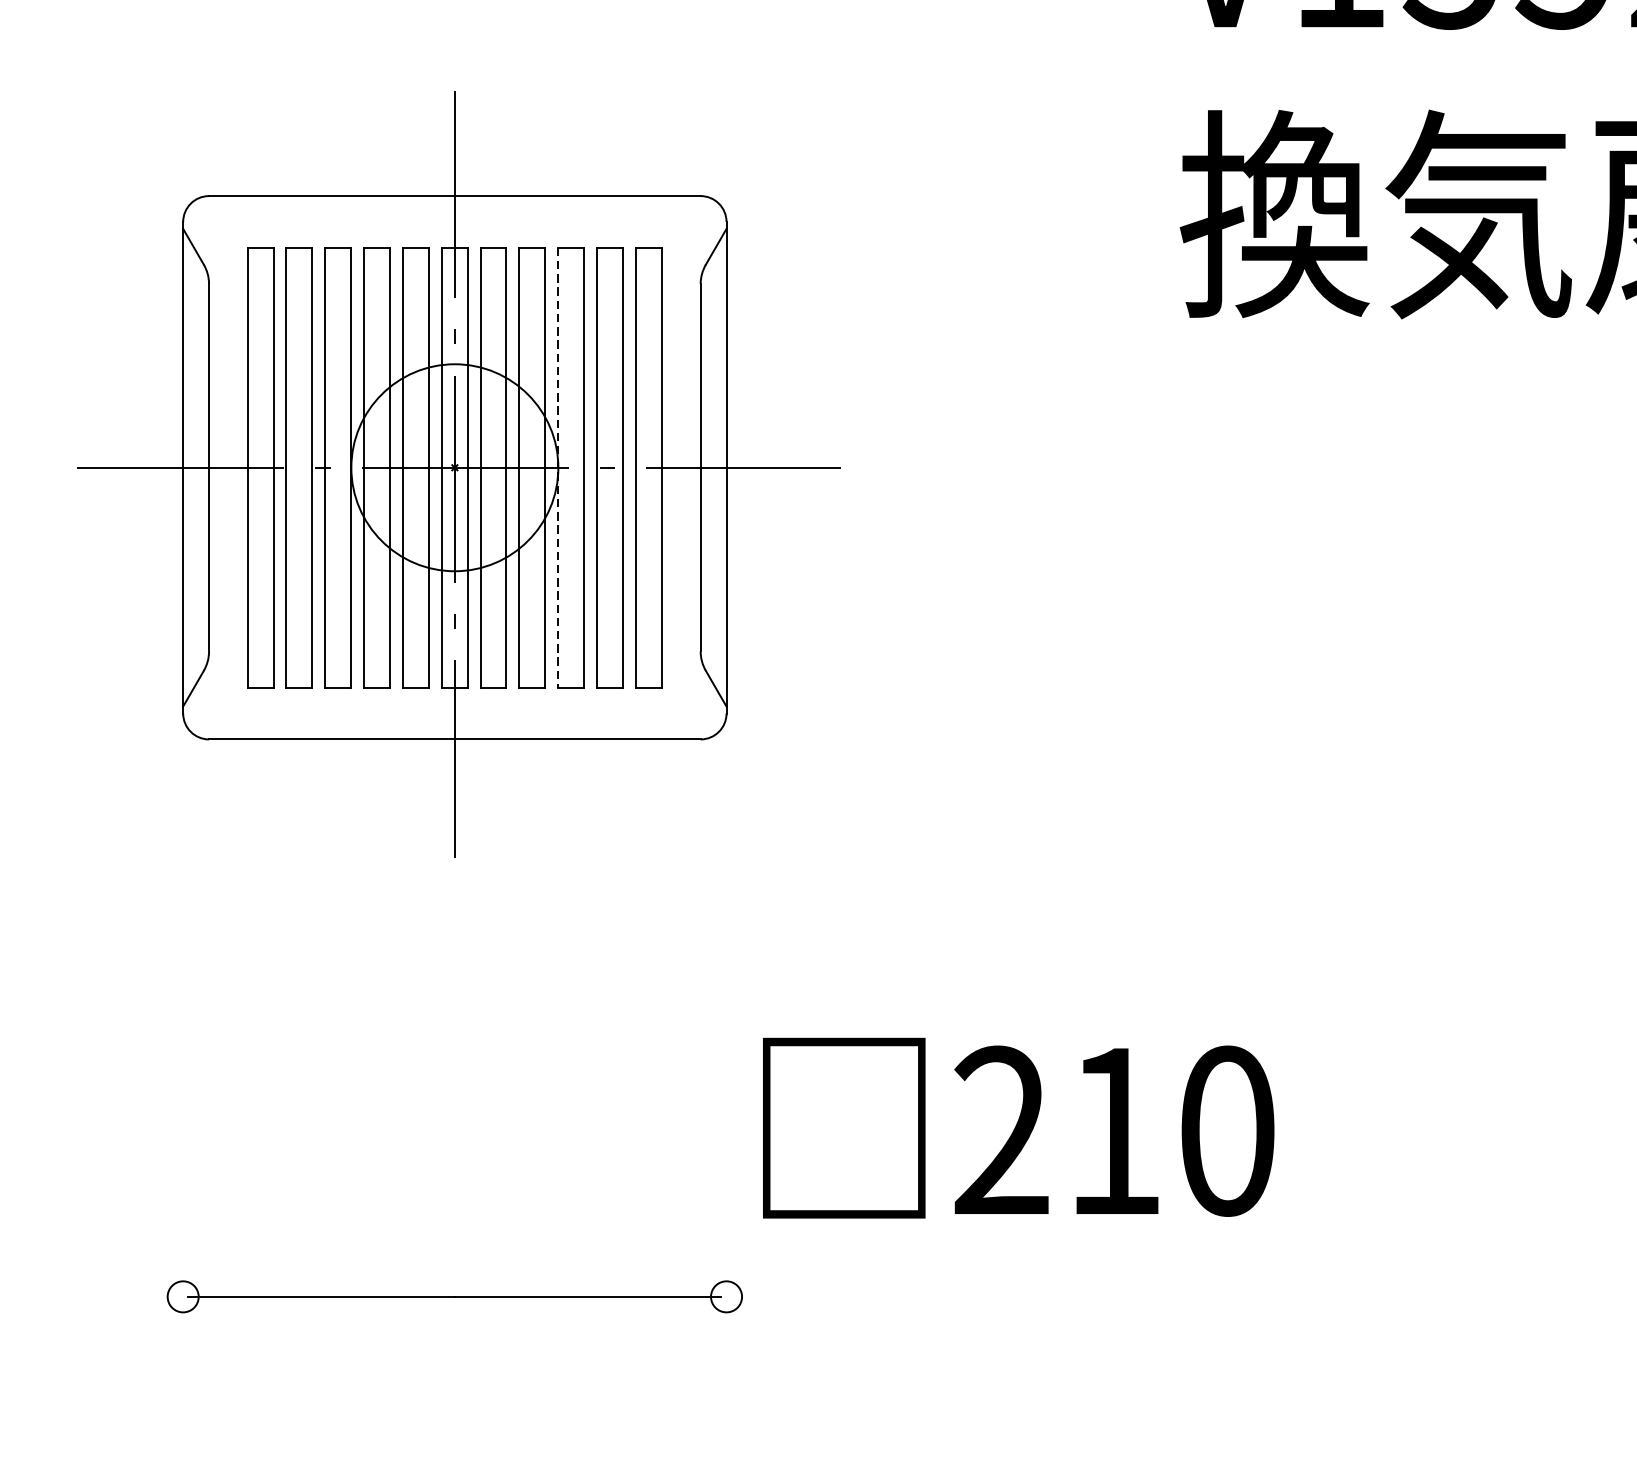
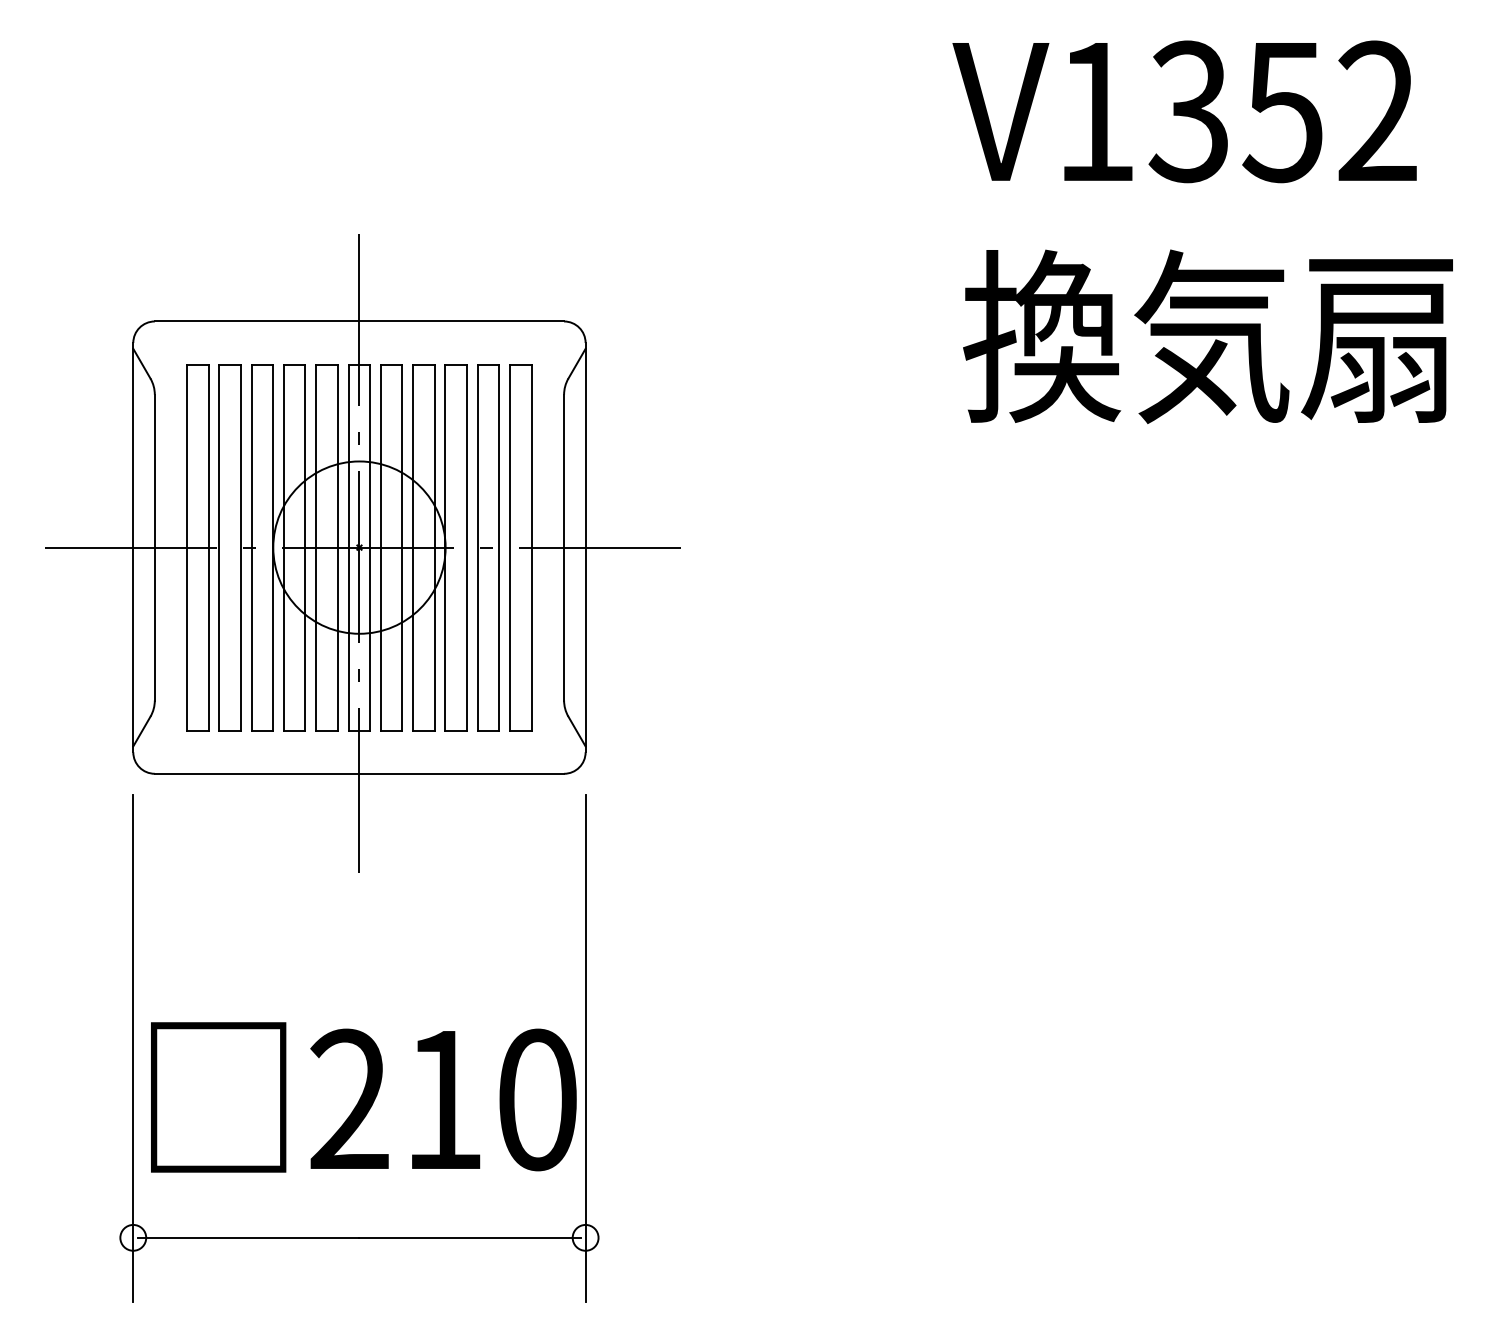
line: (558, 468) -> (445, 548), dashed -> solid
line: (183, 1069) -> (133, 1048), added
line: (726, 1069) -> (585, 1048), added
text: (1018, 1128) -> (363, 1097), moved

